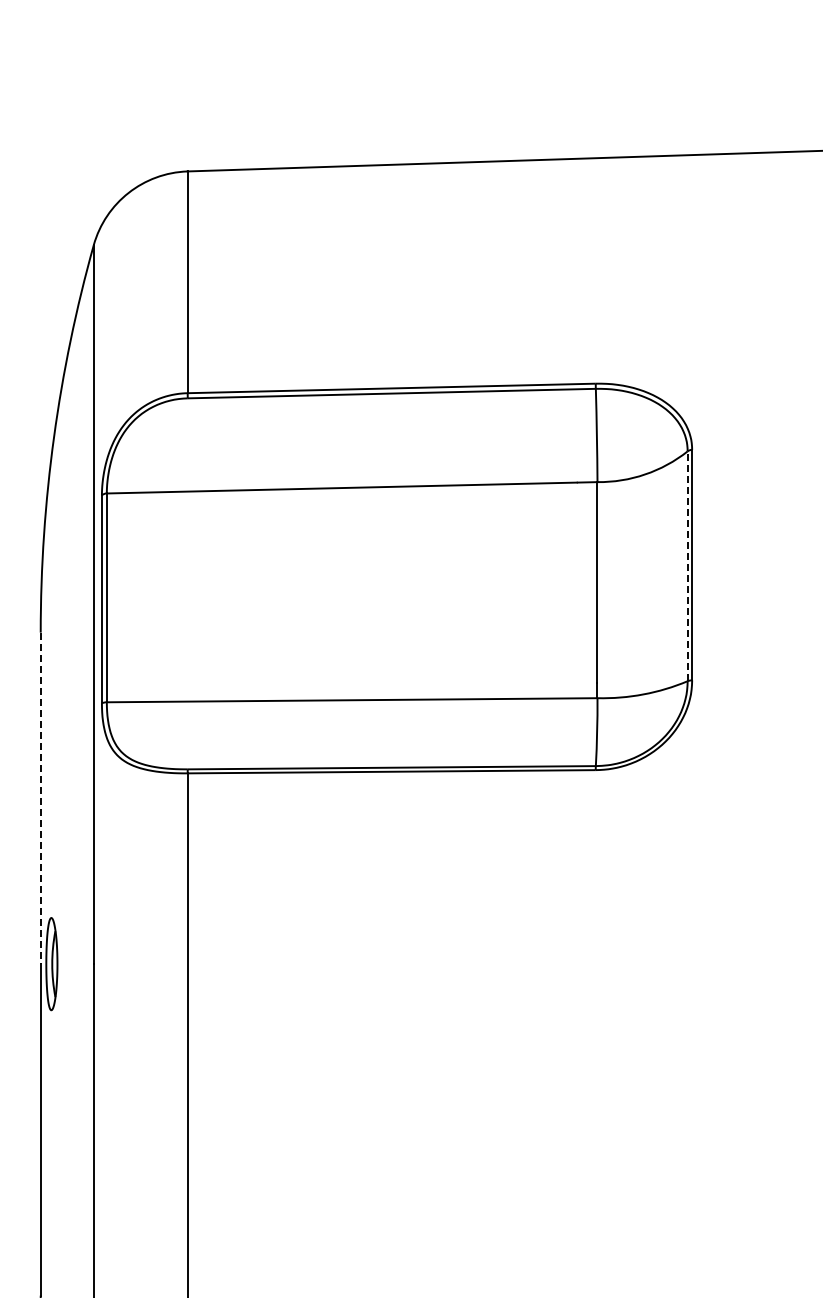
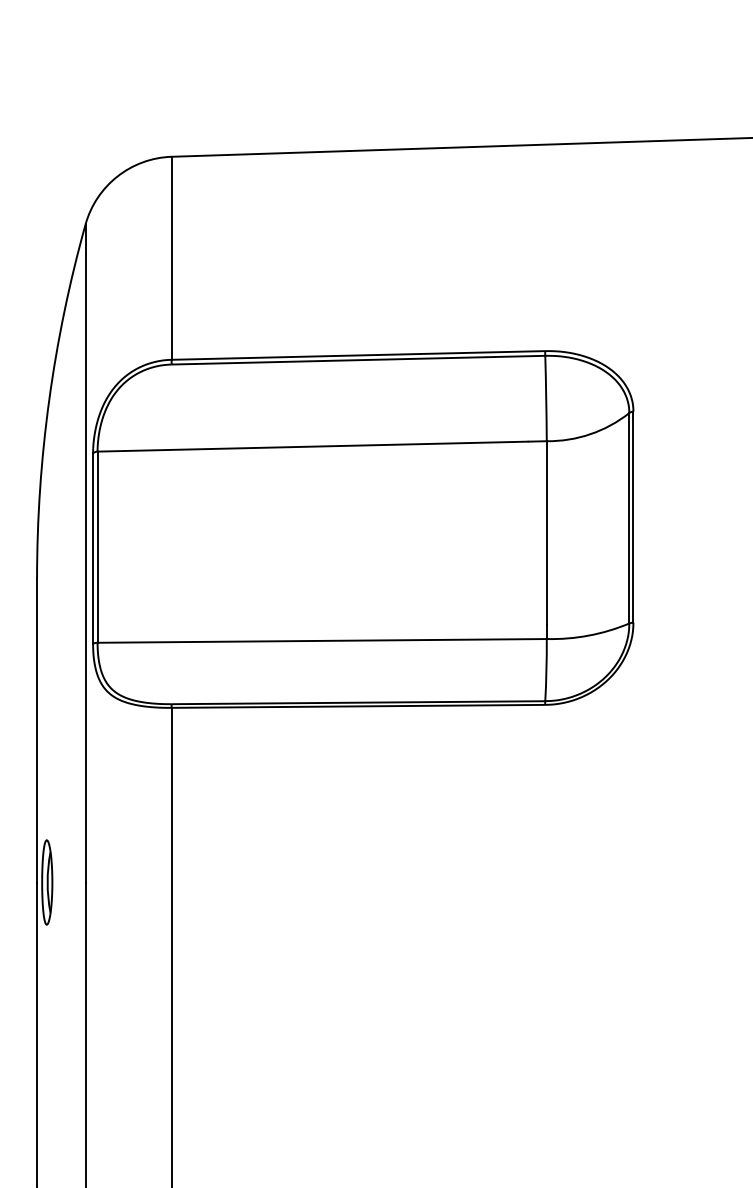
line: (687, 566) -> (629, 518), dashed -> solid
line: (40, 798) -> (36, 730), dashed -> solid

